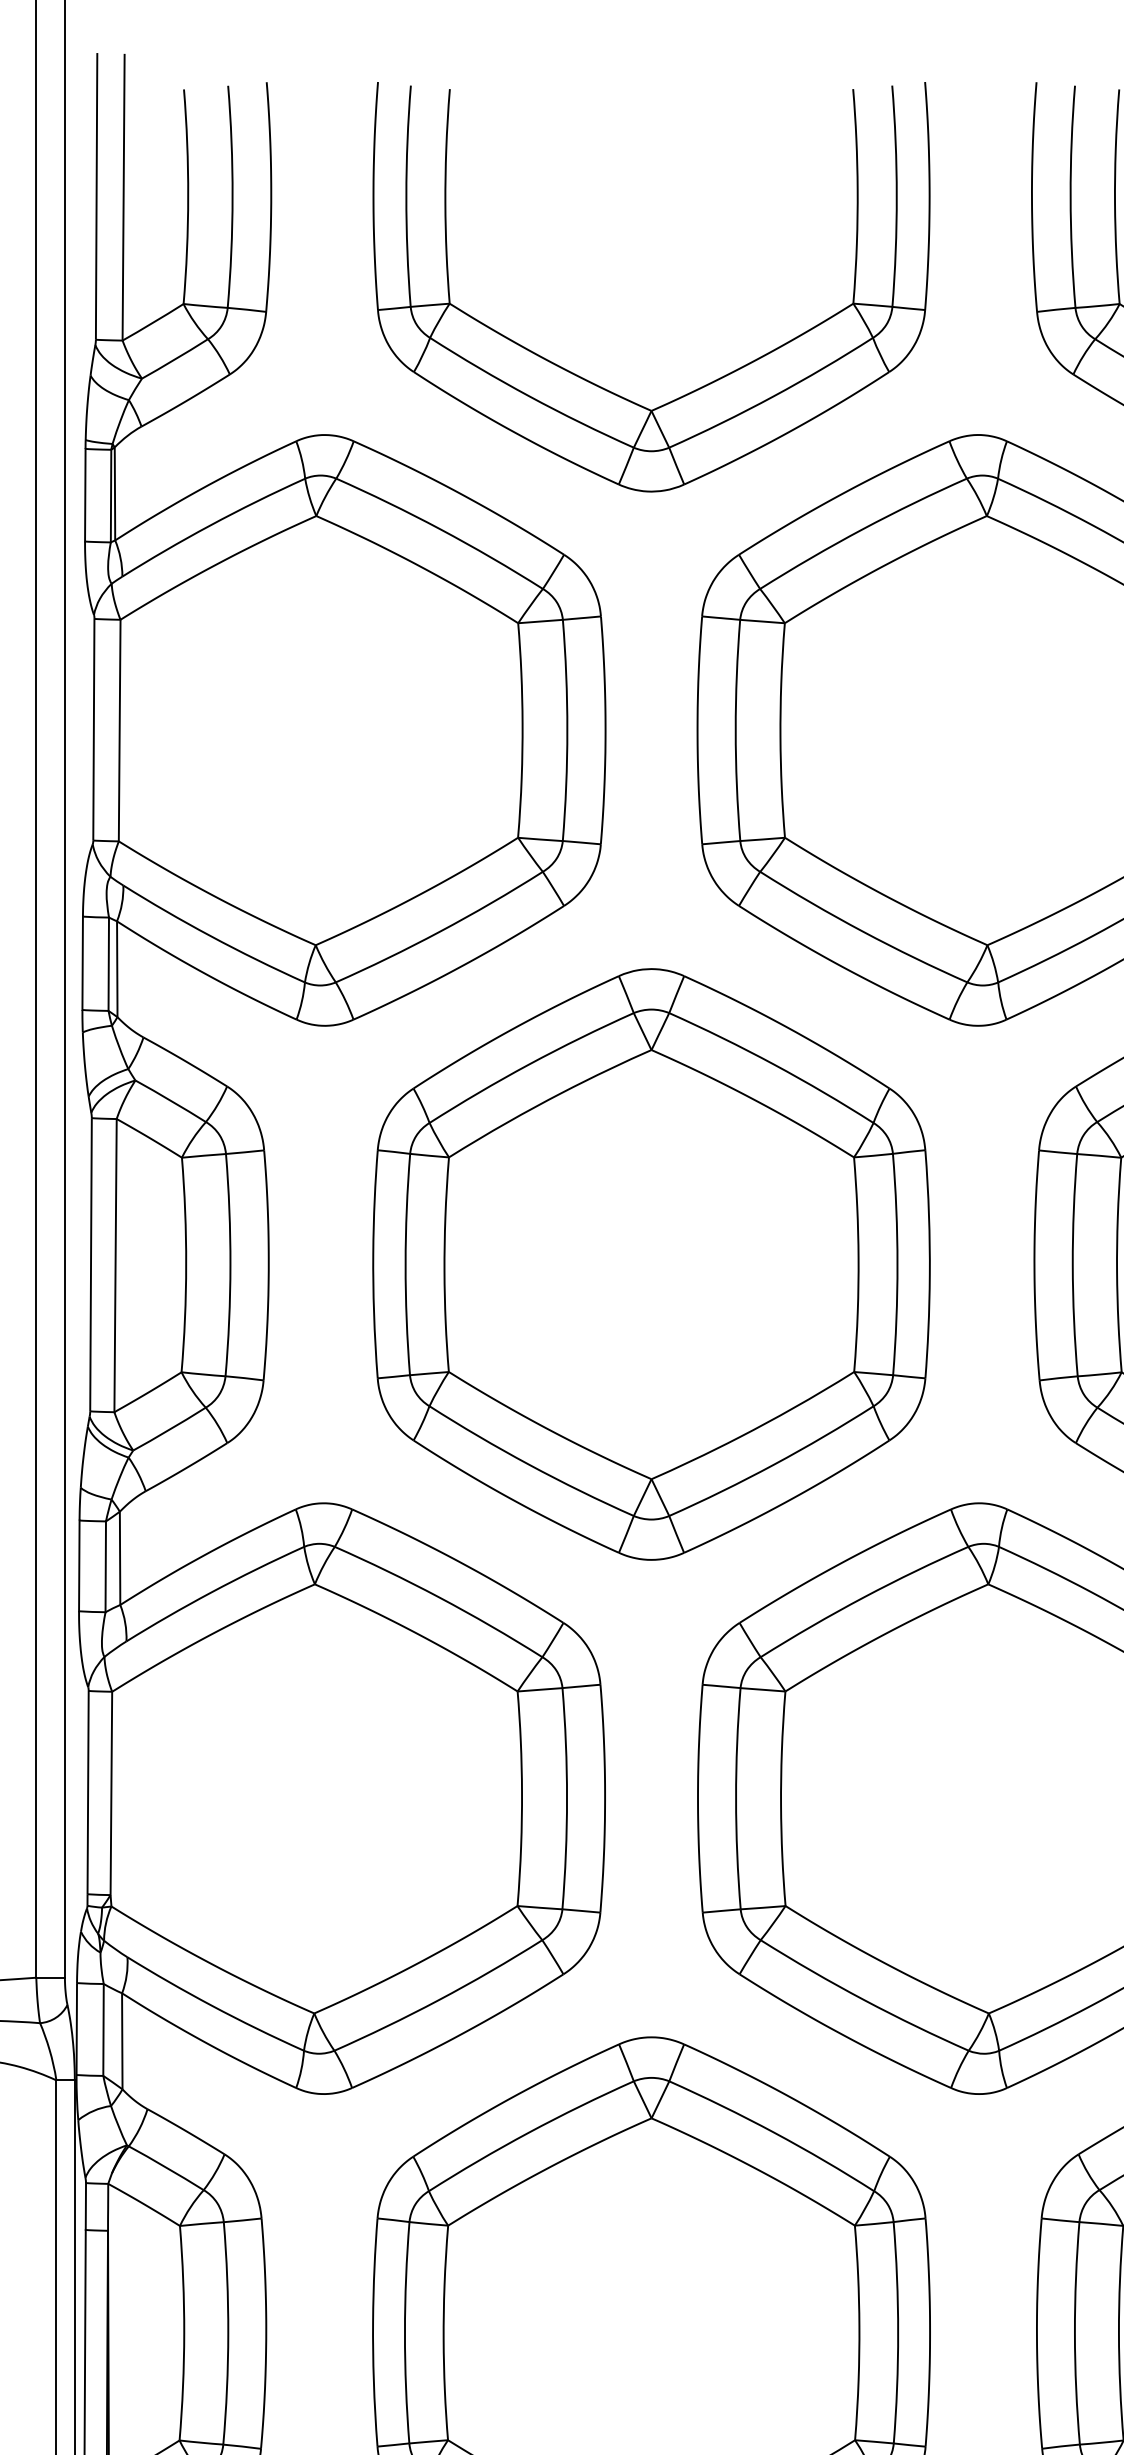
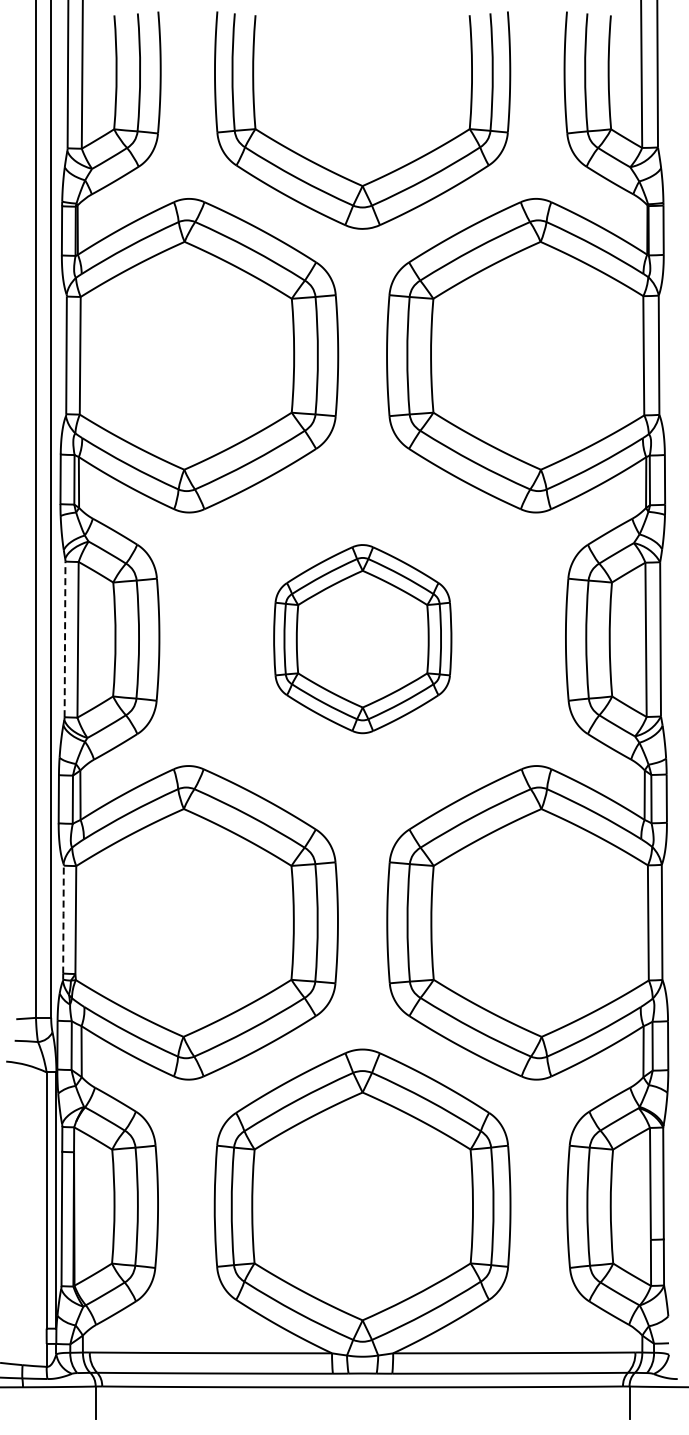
line: (91, 1263) -> (65, 638), solid -> dashed
part: (651, 1263) -> (362, 638), size x0.6
line: (88, 1792) -> (63, 919), solid -> dashed

